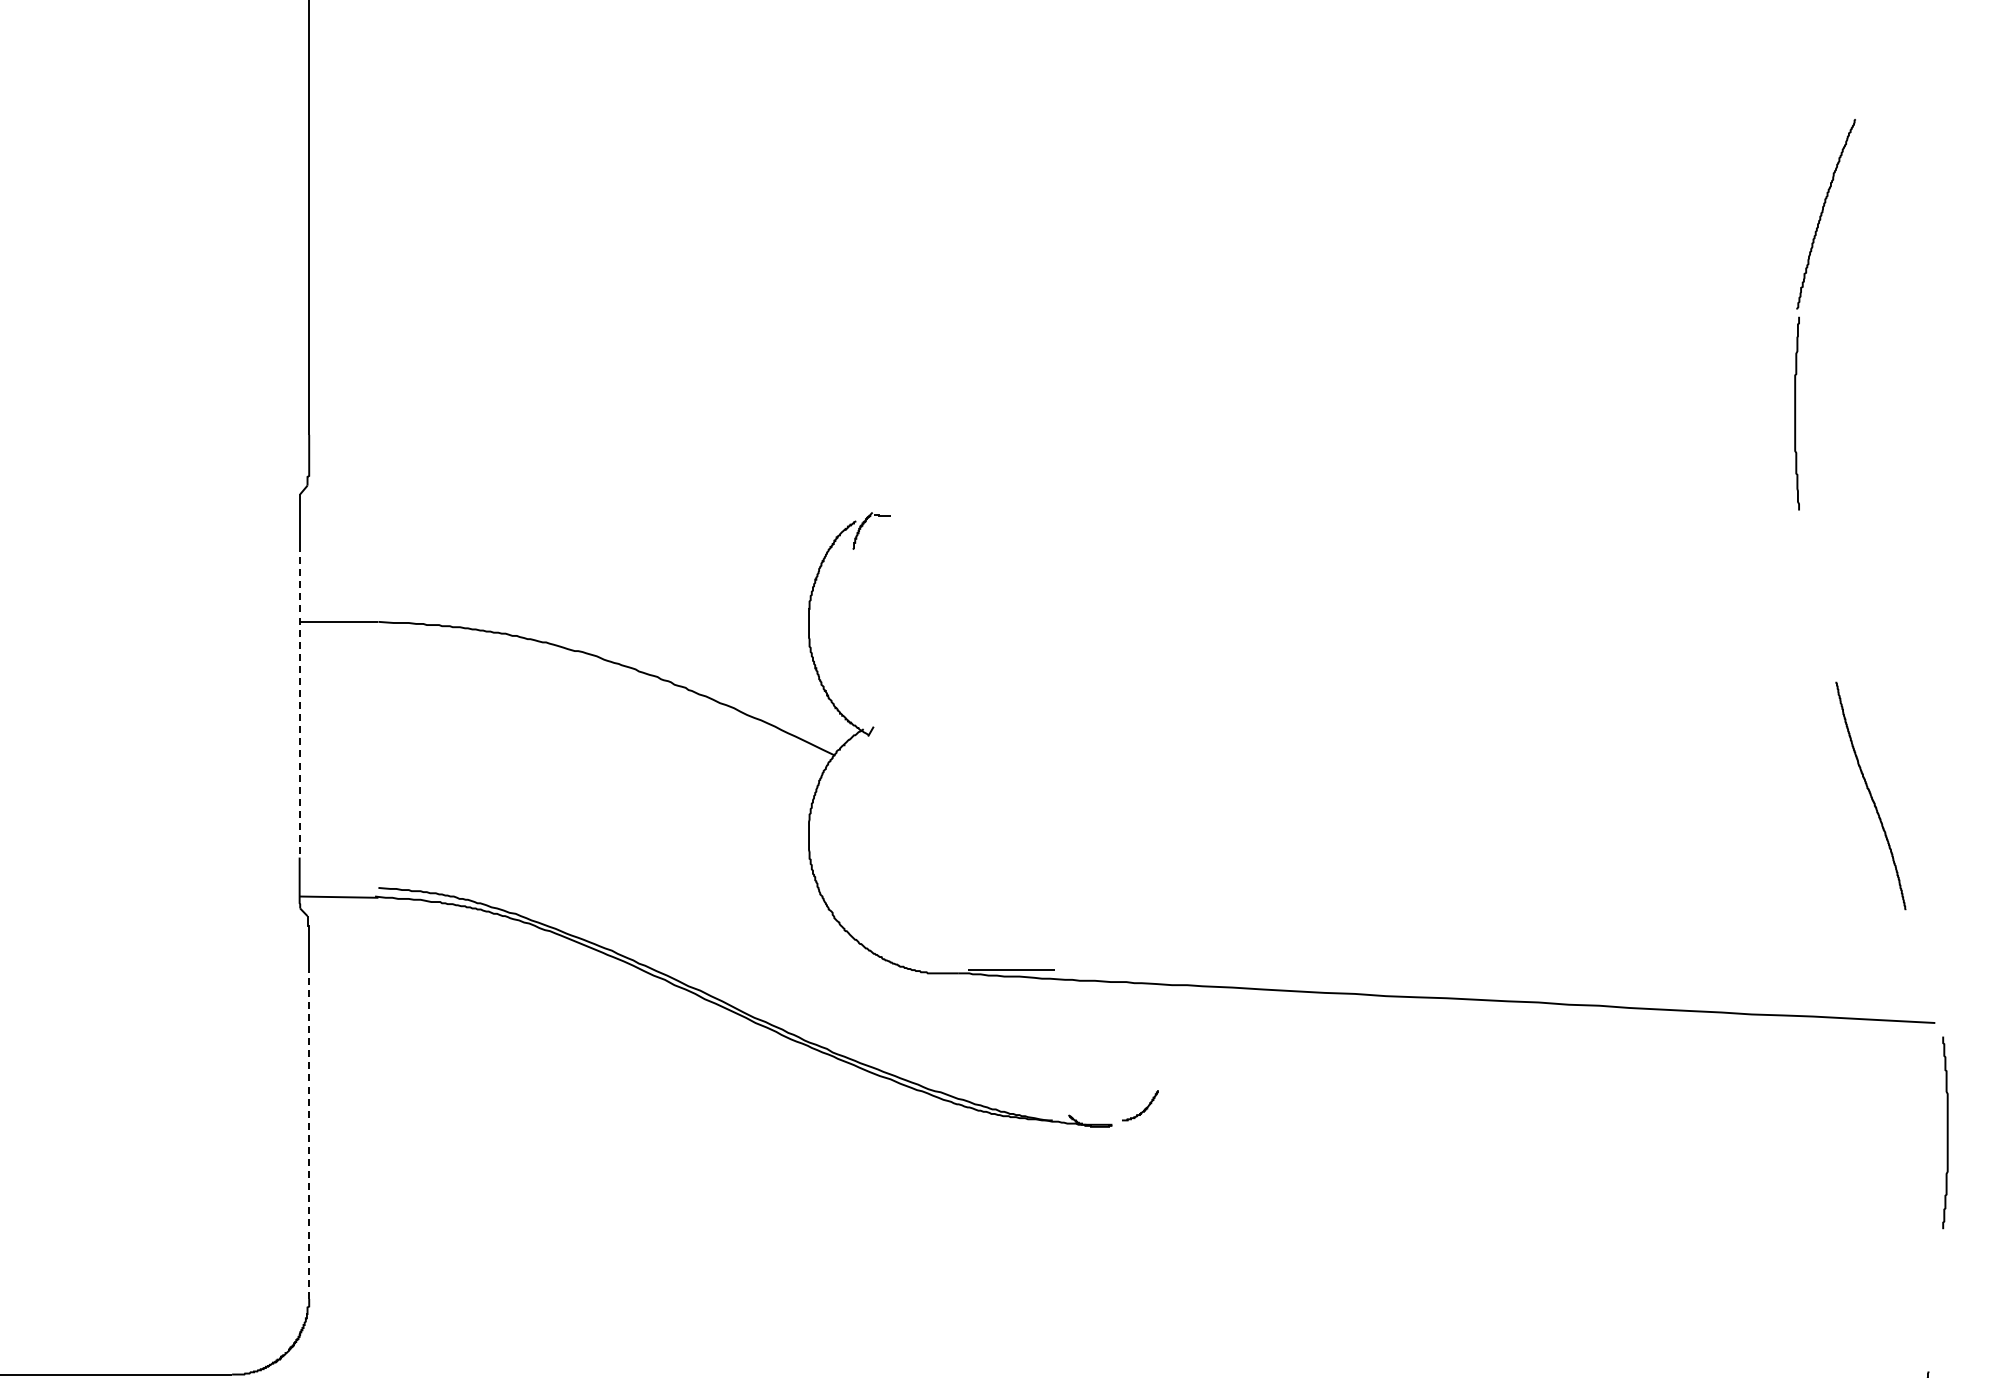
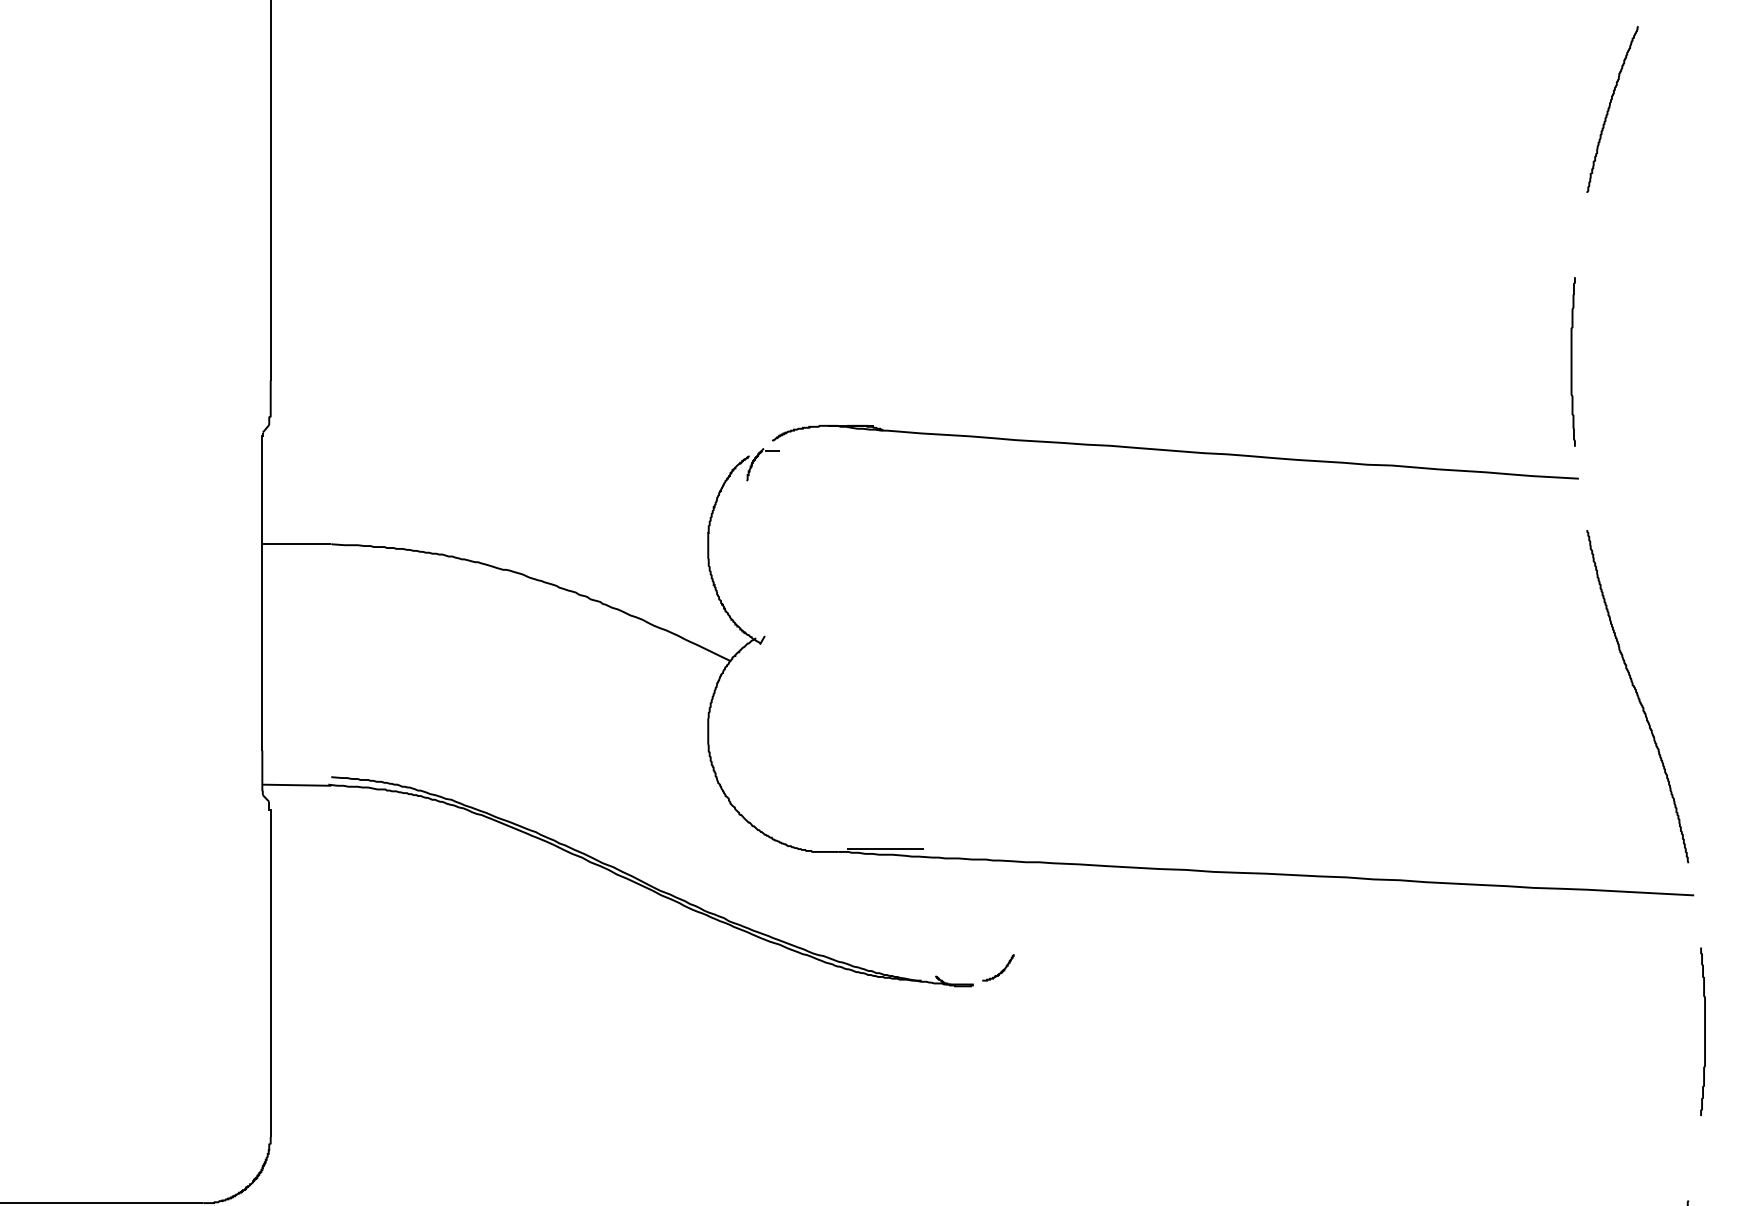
curve: (1823, 212) -> (1610, 107), moved
part: (1342, 516) -> (1175, 451), added
line: (299, 701) -> (262, 613), dashed -> solid
part: (1870, 795) -> (1637, 696), size x1.67
line: (309, 1132) -> (270, 991), dashed -> solid
curve: (1946, 1132) -> (1704, 1031), moved

